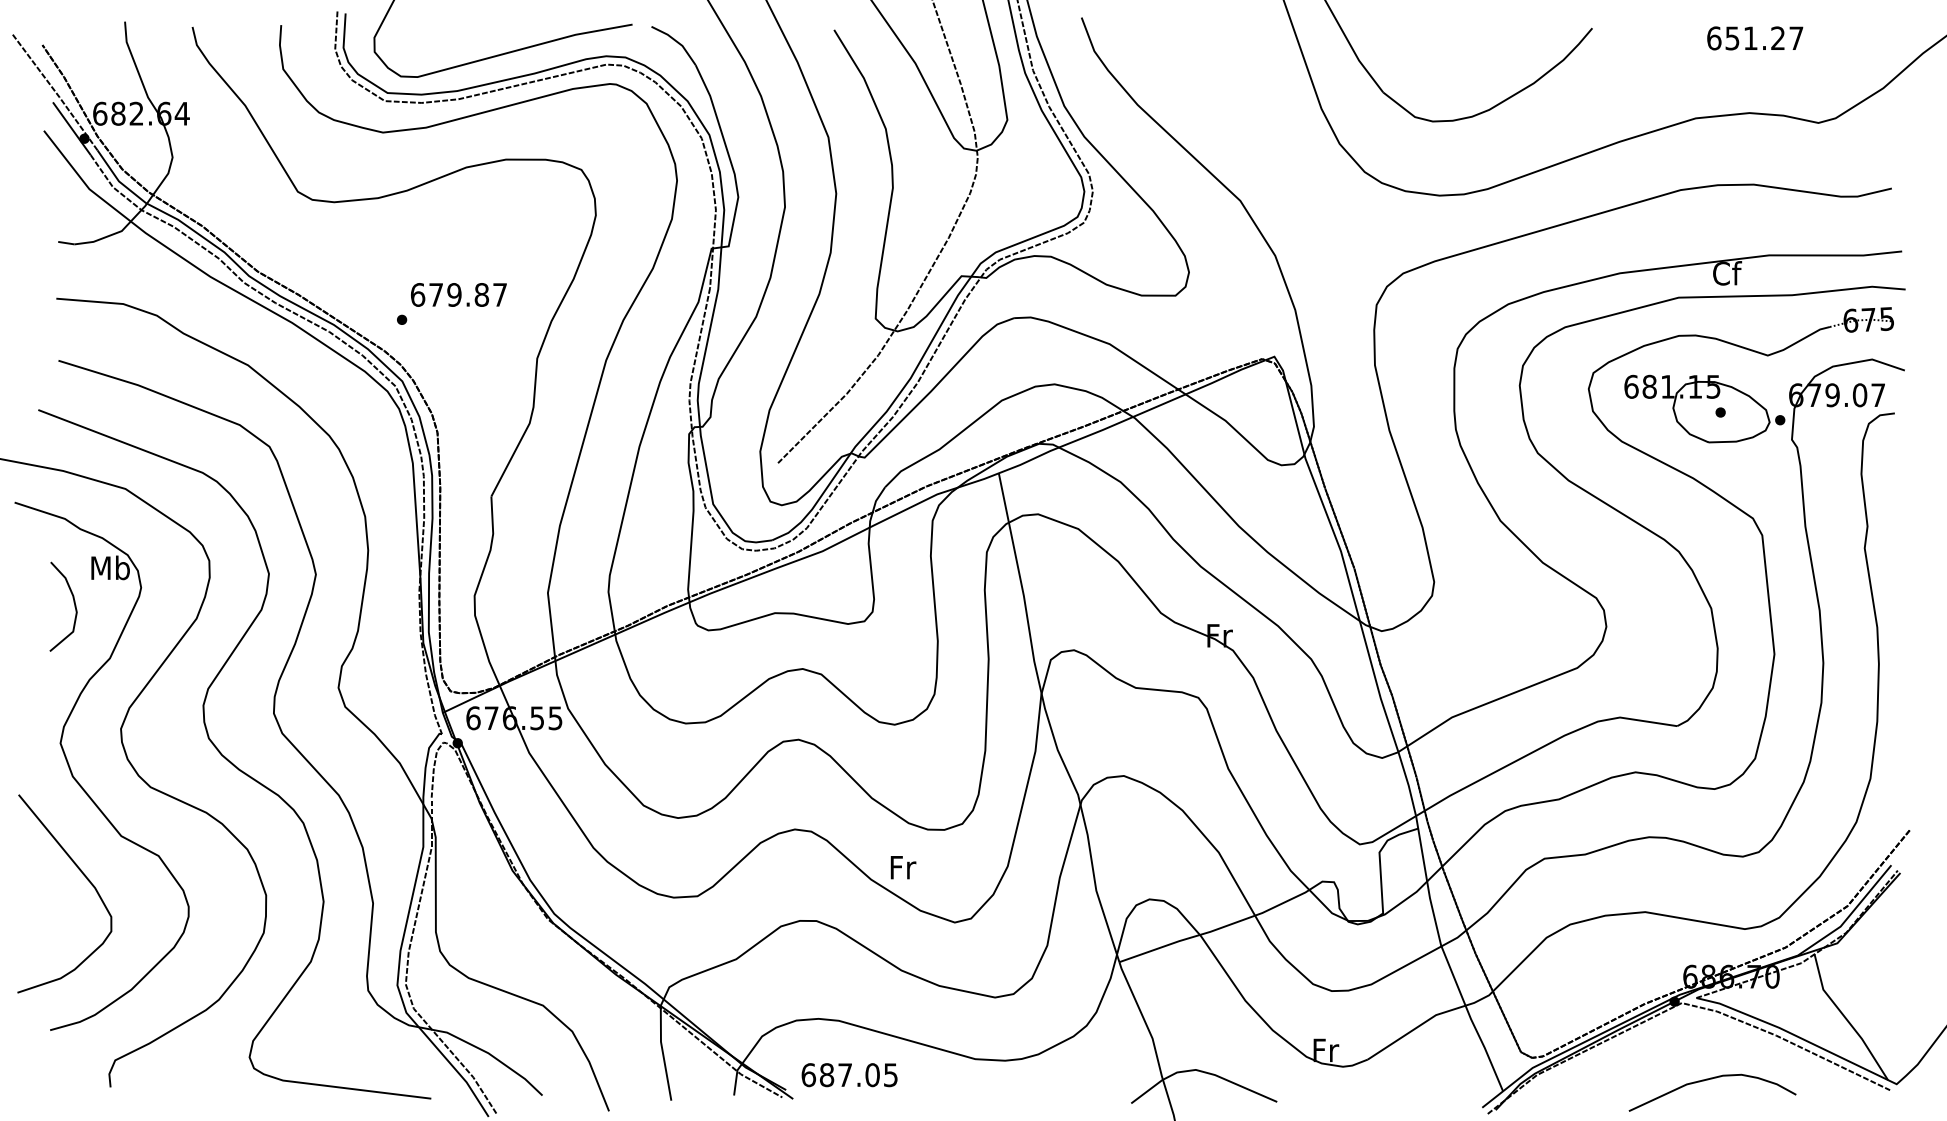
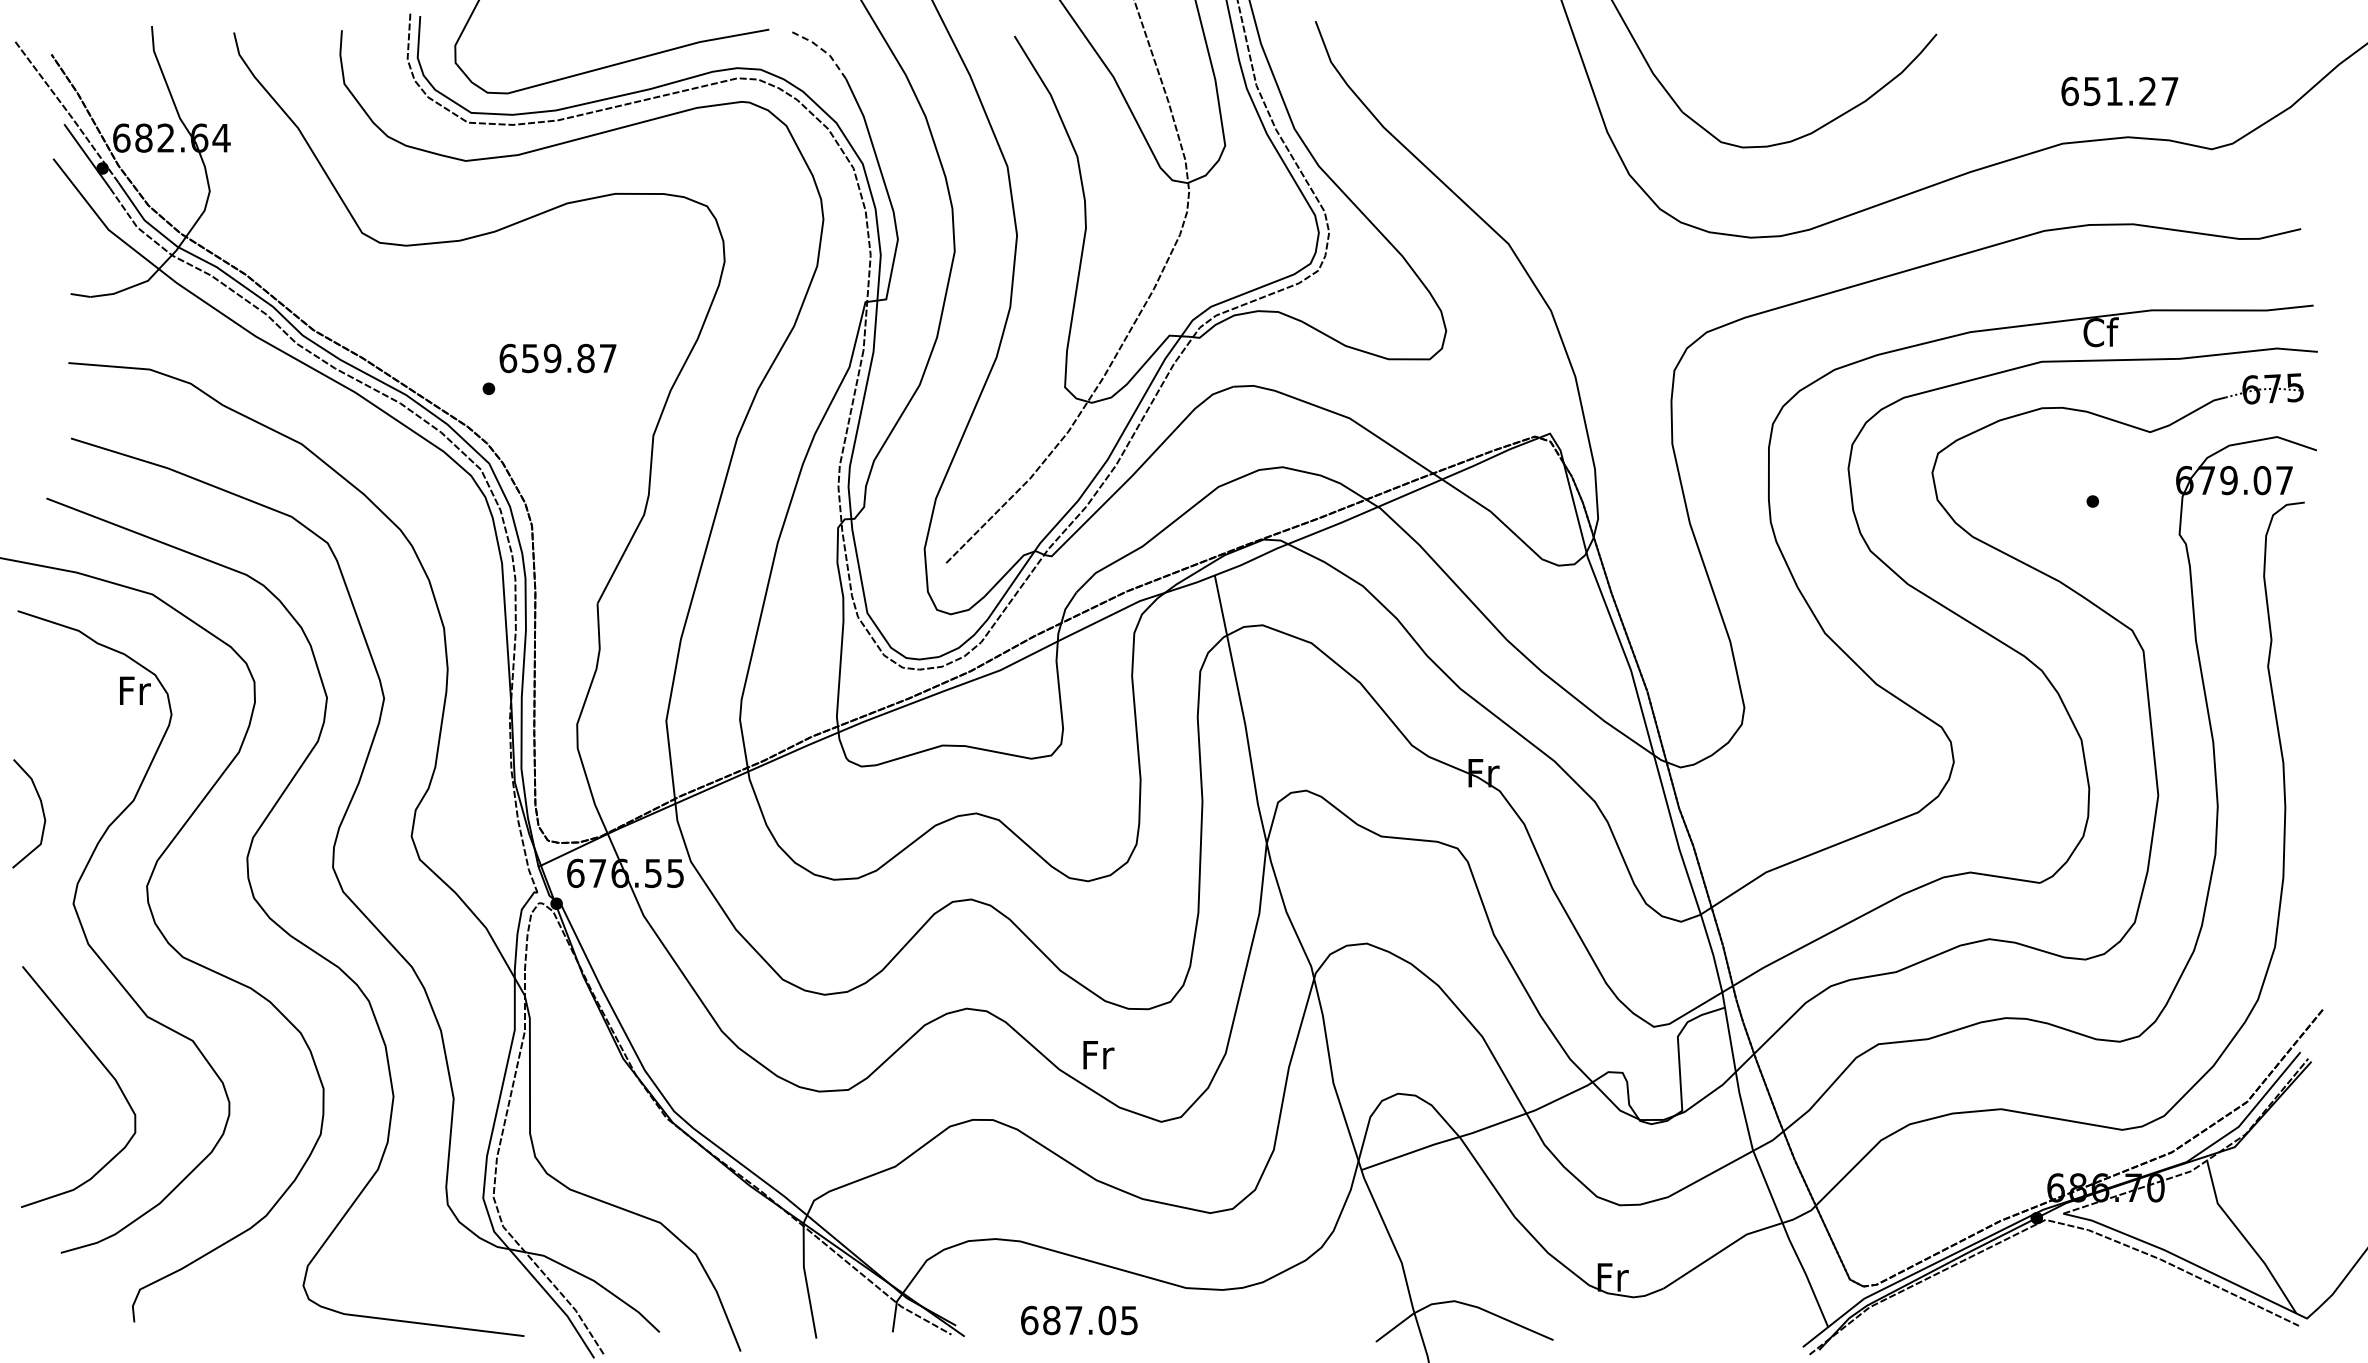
text: (1754, 38) -> (2119, 91), moved
line: (677, 41) -> (823, 50), solid -> dashed
text: (436, 294) -> (530, 358), 679.87 -> 659.87
part: (1704, 408) -> (2073, 496), removed
text: (110, 567) -> (134, 690), Mb -> Fr
curve: (73, 602) -> (41, 808), moved
text: (849, 1075) -> (1079, 1320), moved
curve: (1708, 1080) -> (2078, 1313), removed

